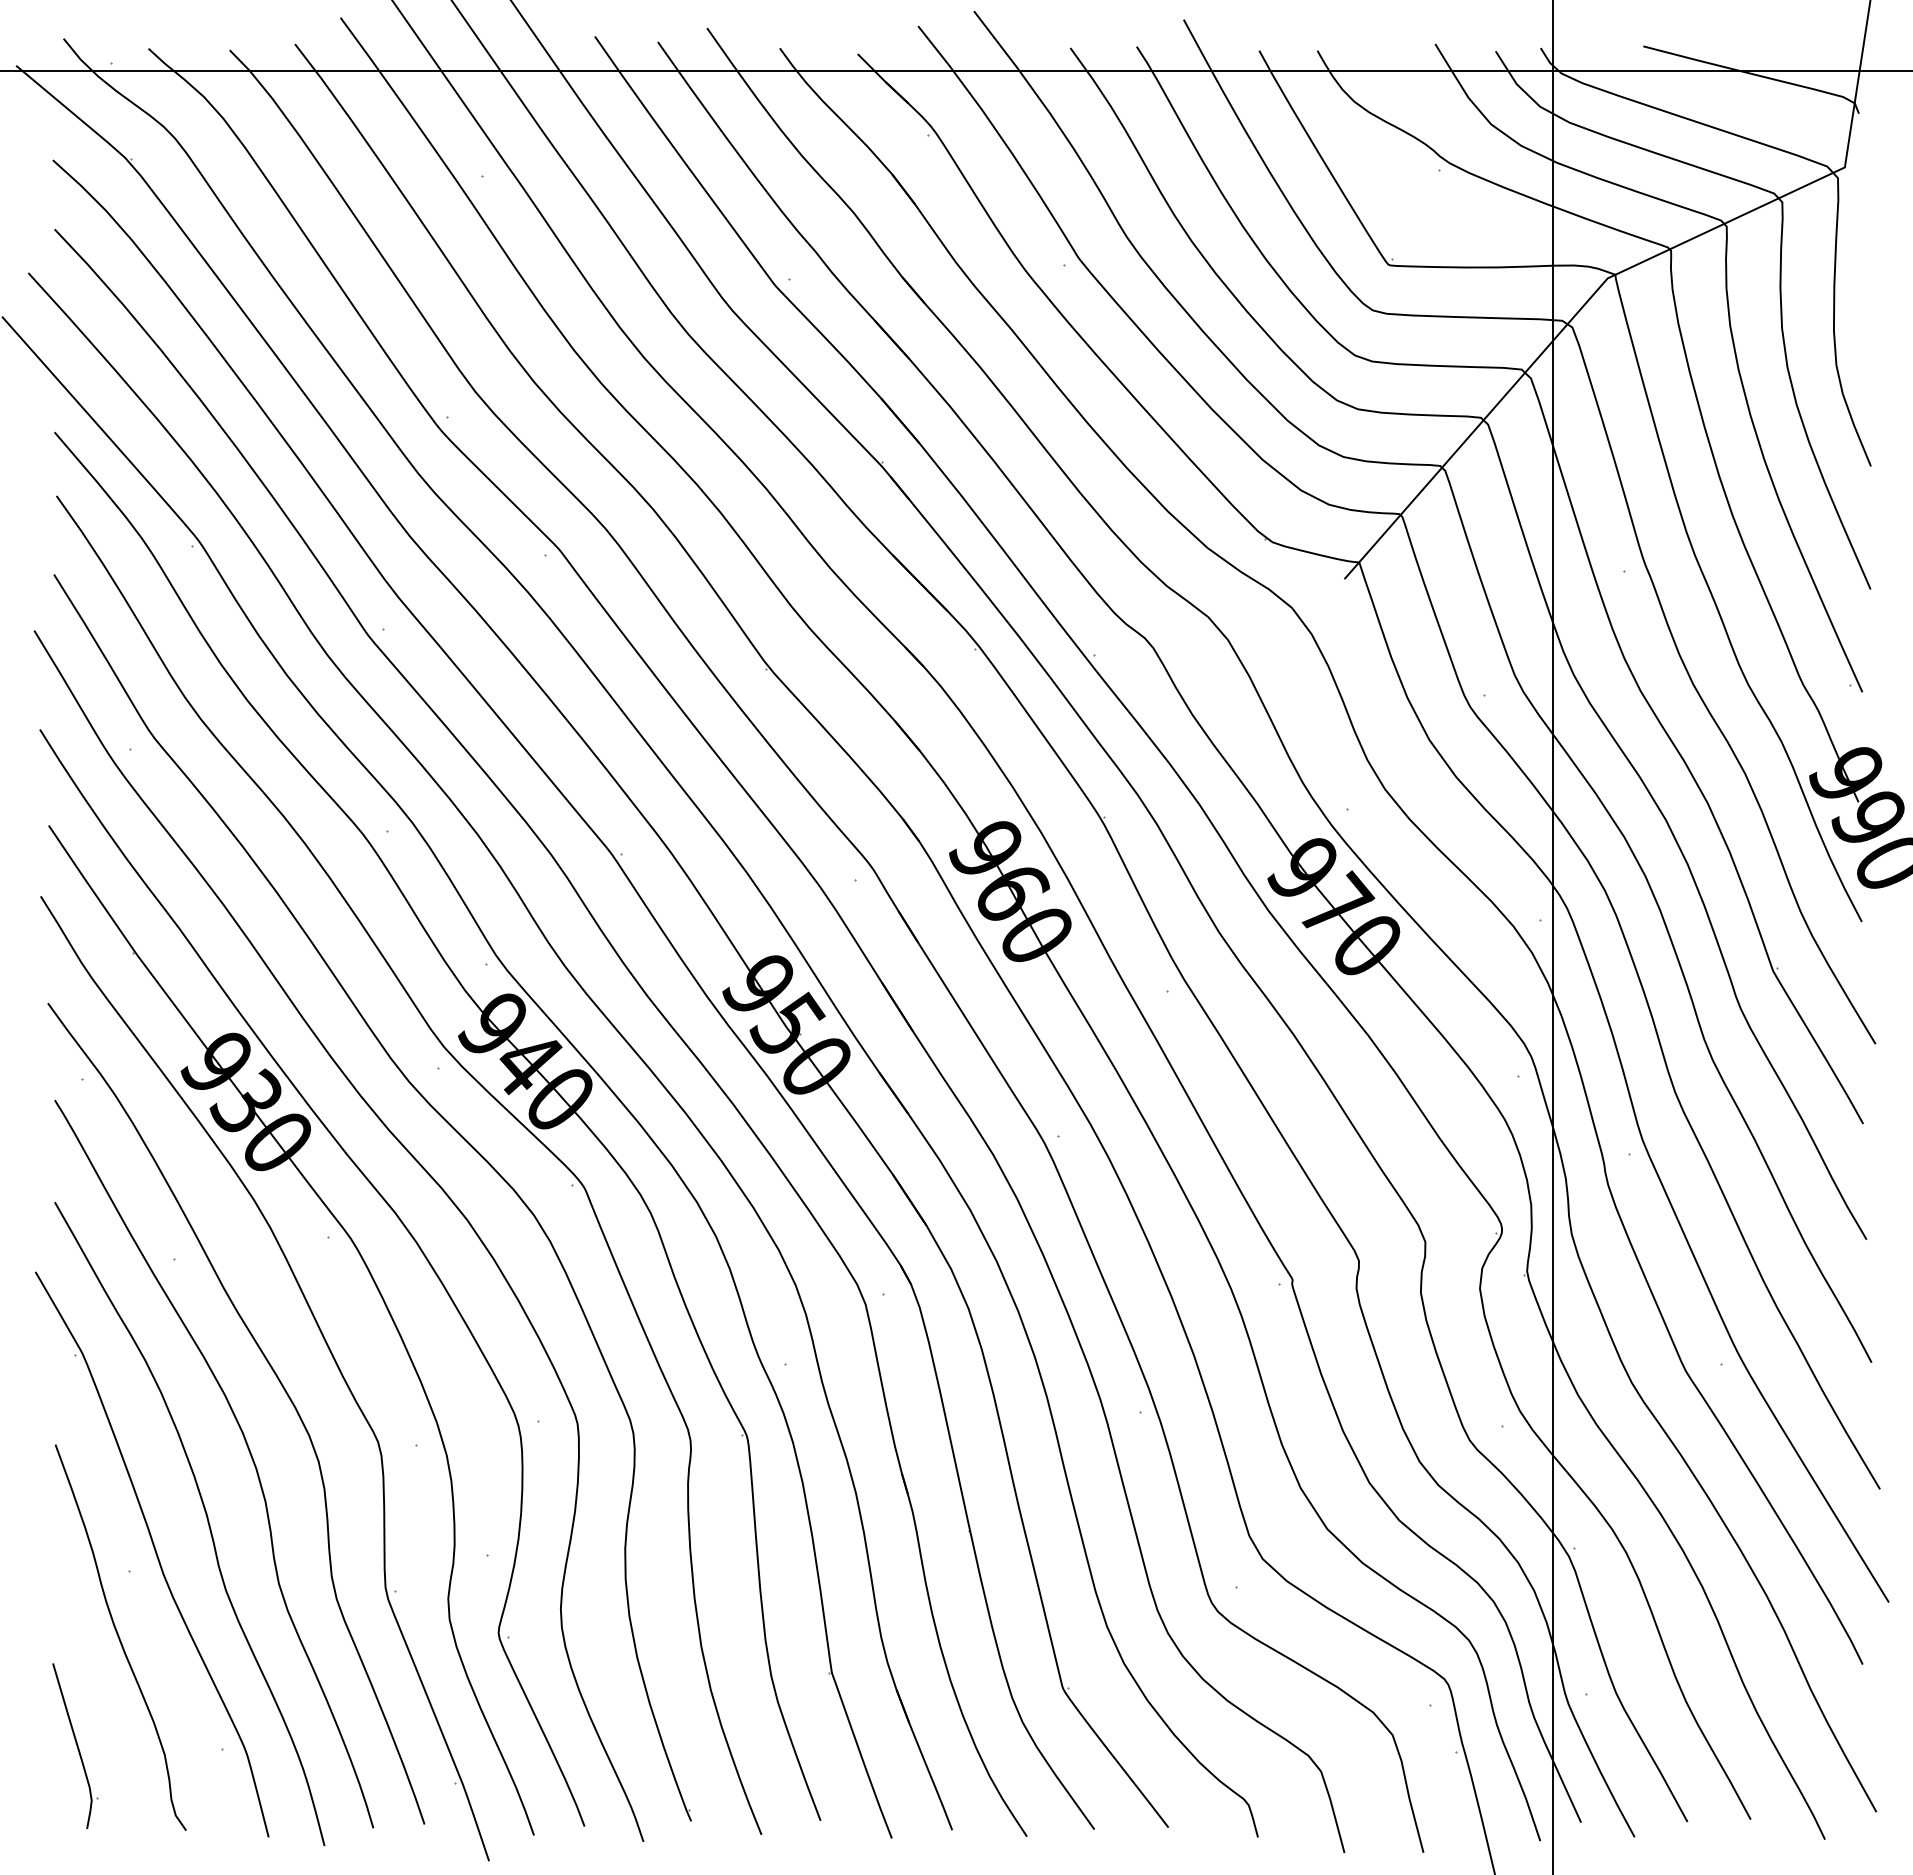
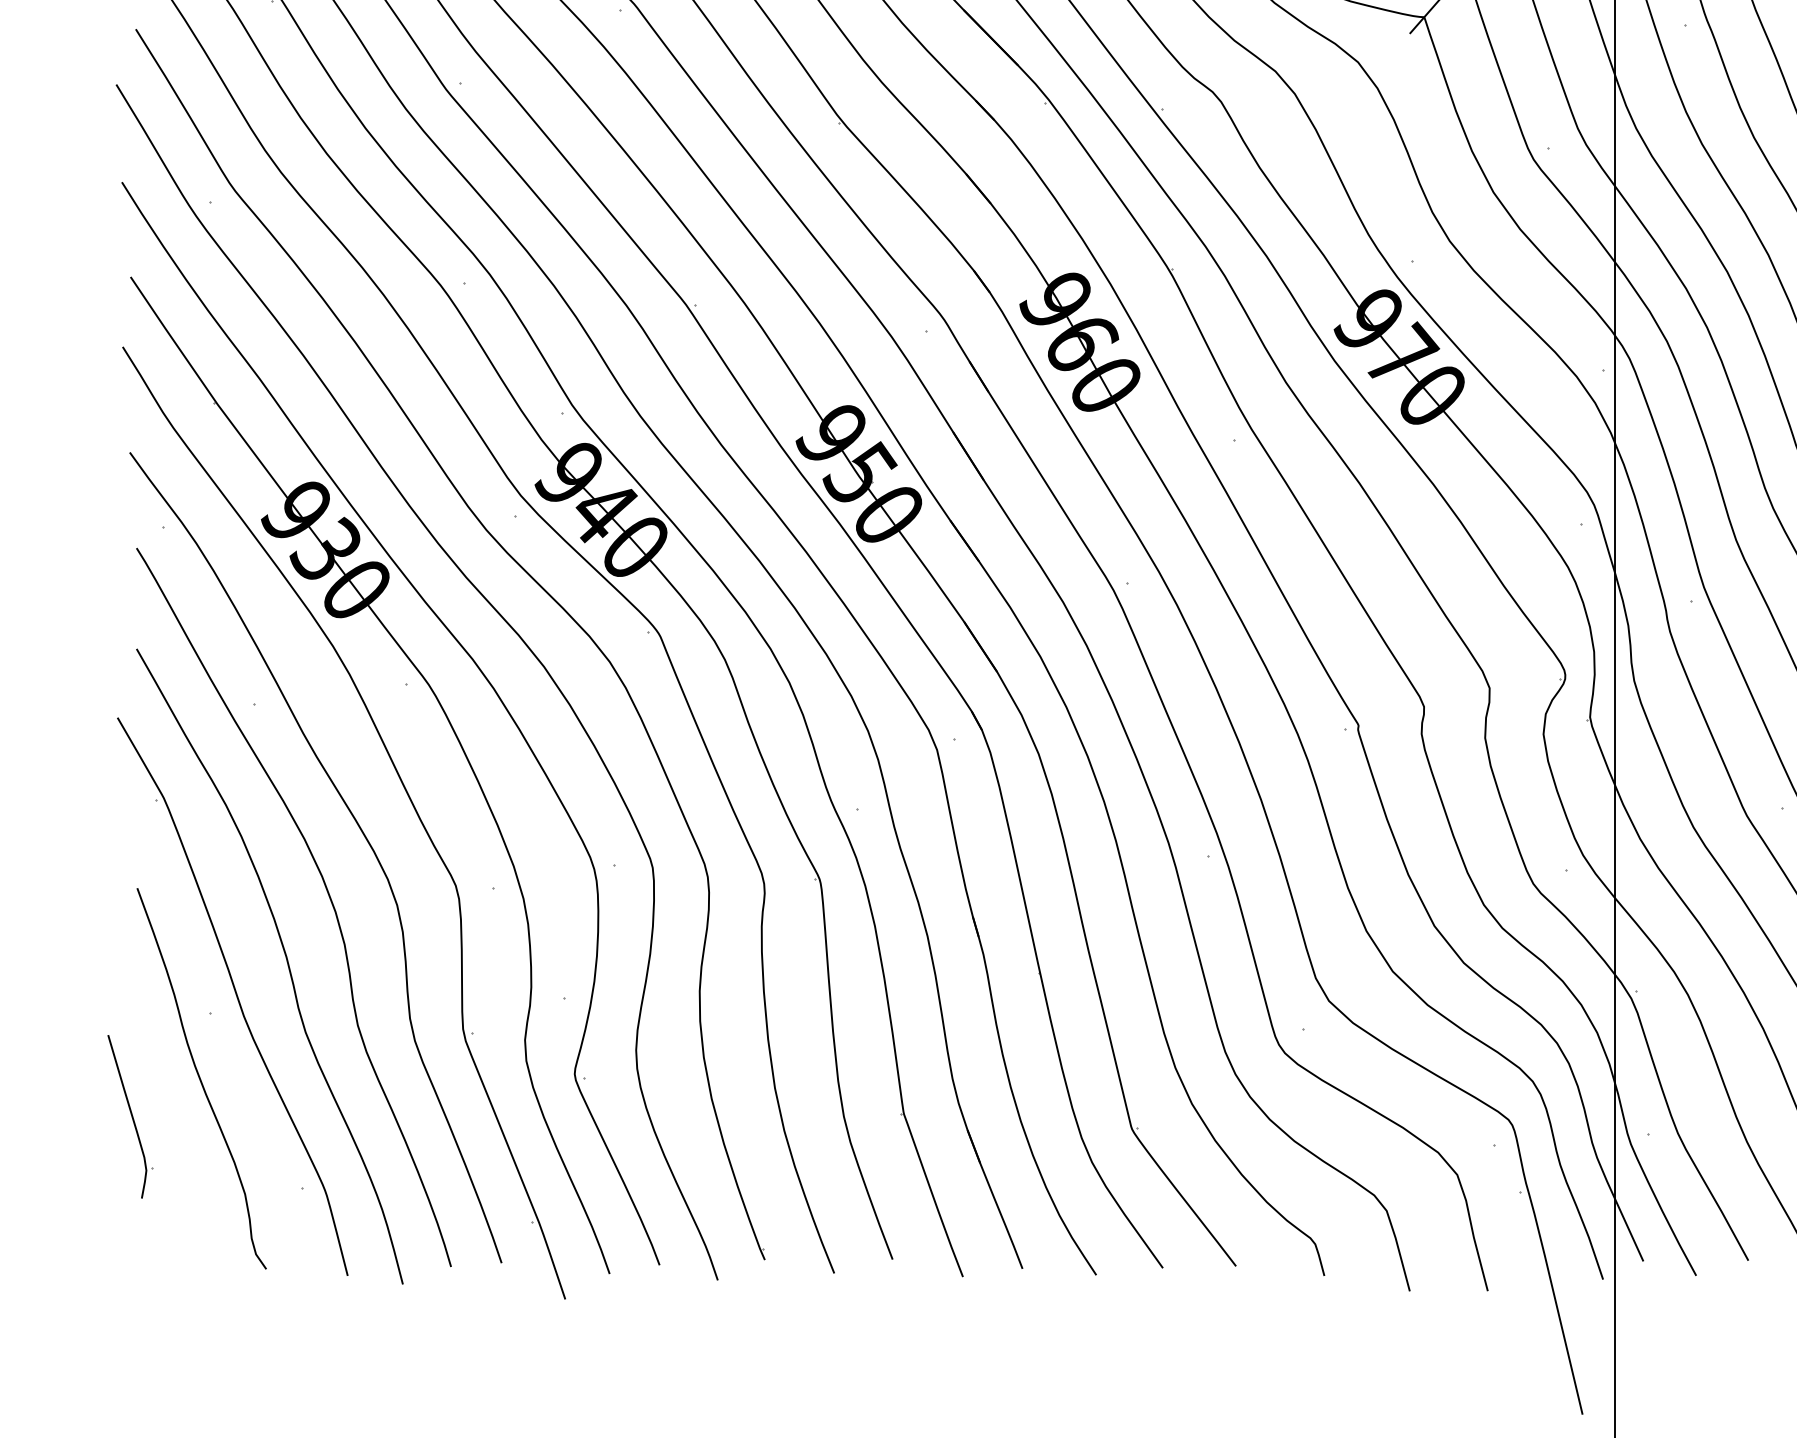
part: (75, 1746) -> (130, 1117), moved

